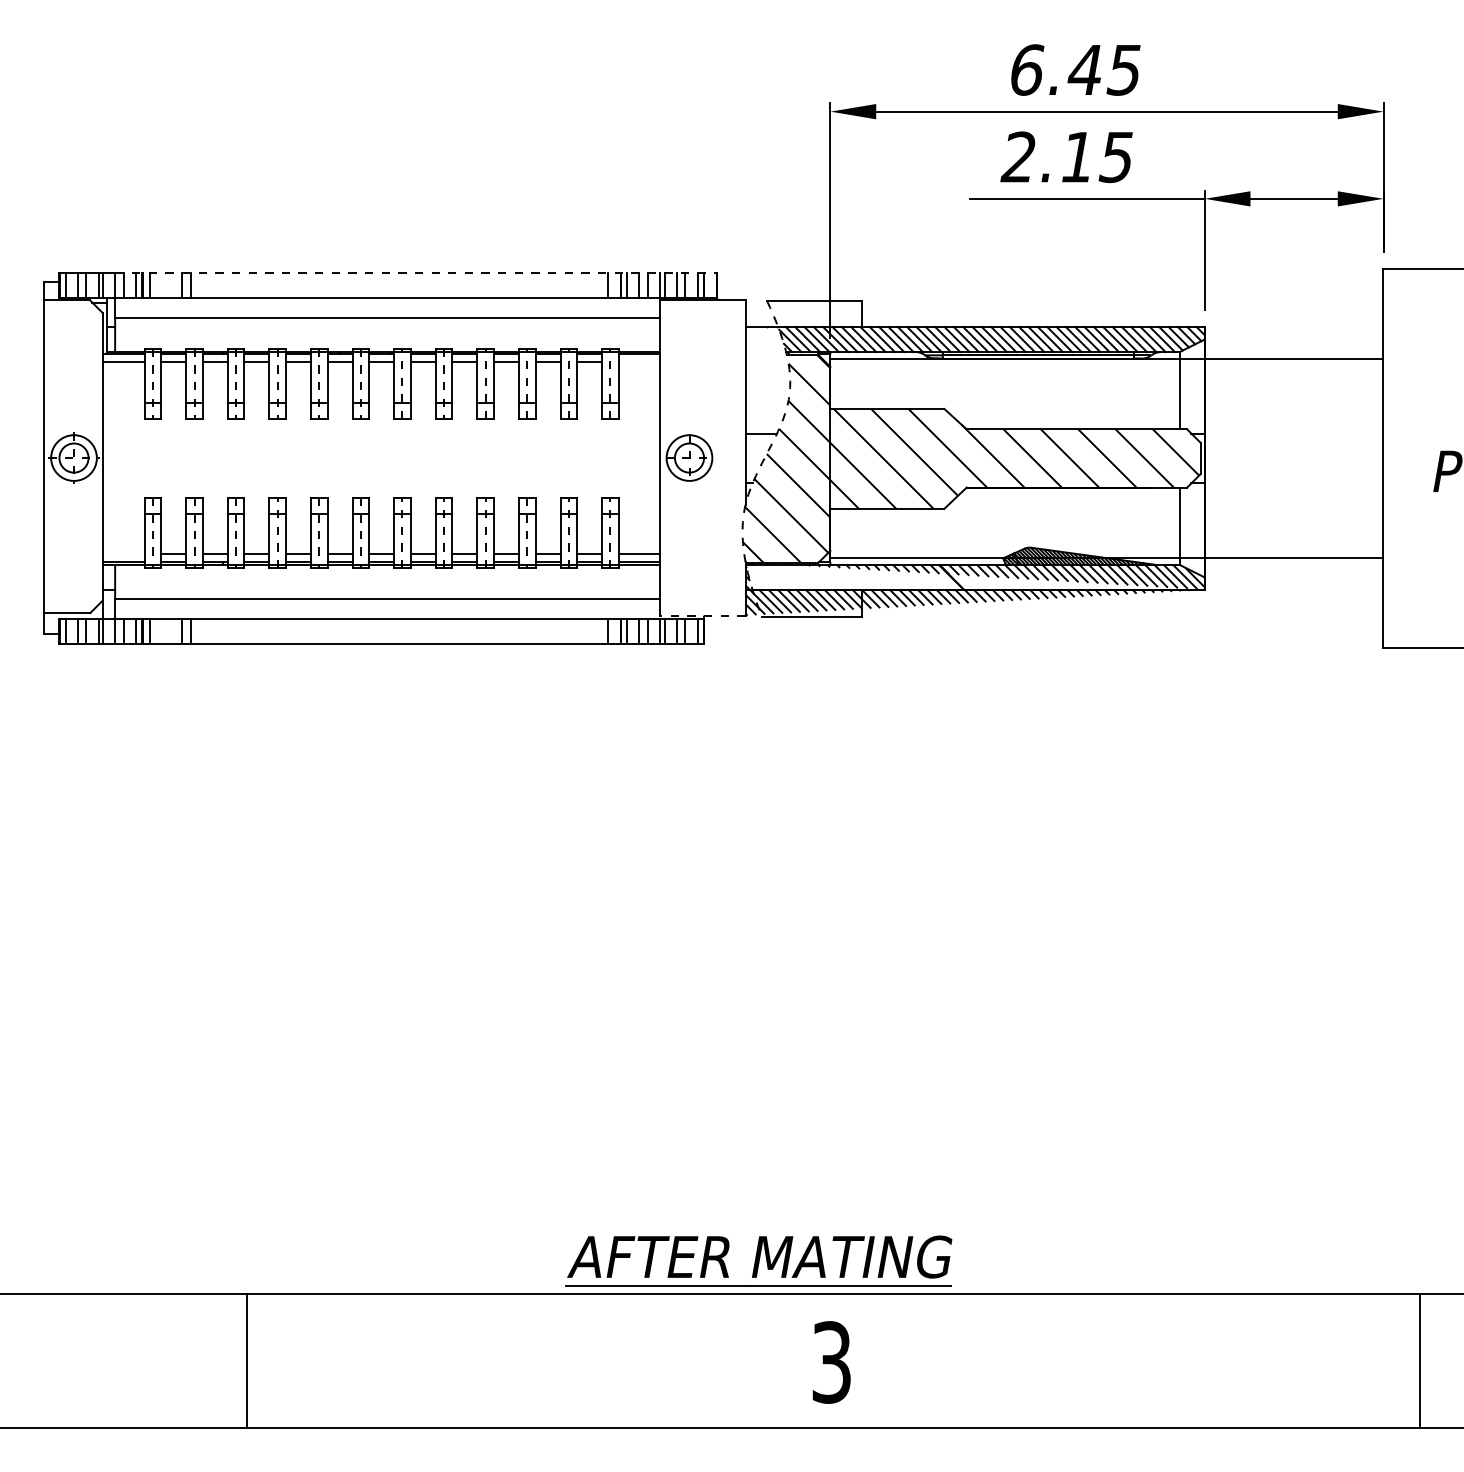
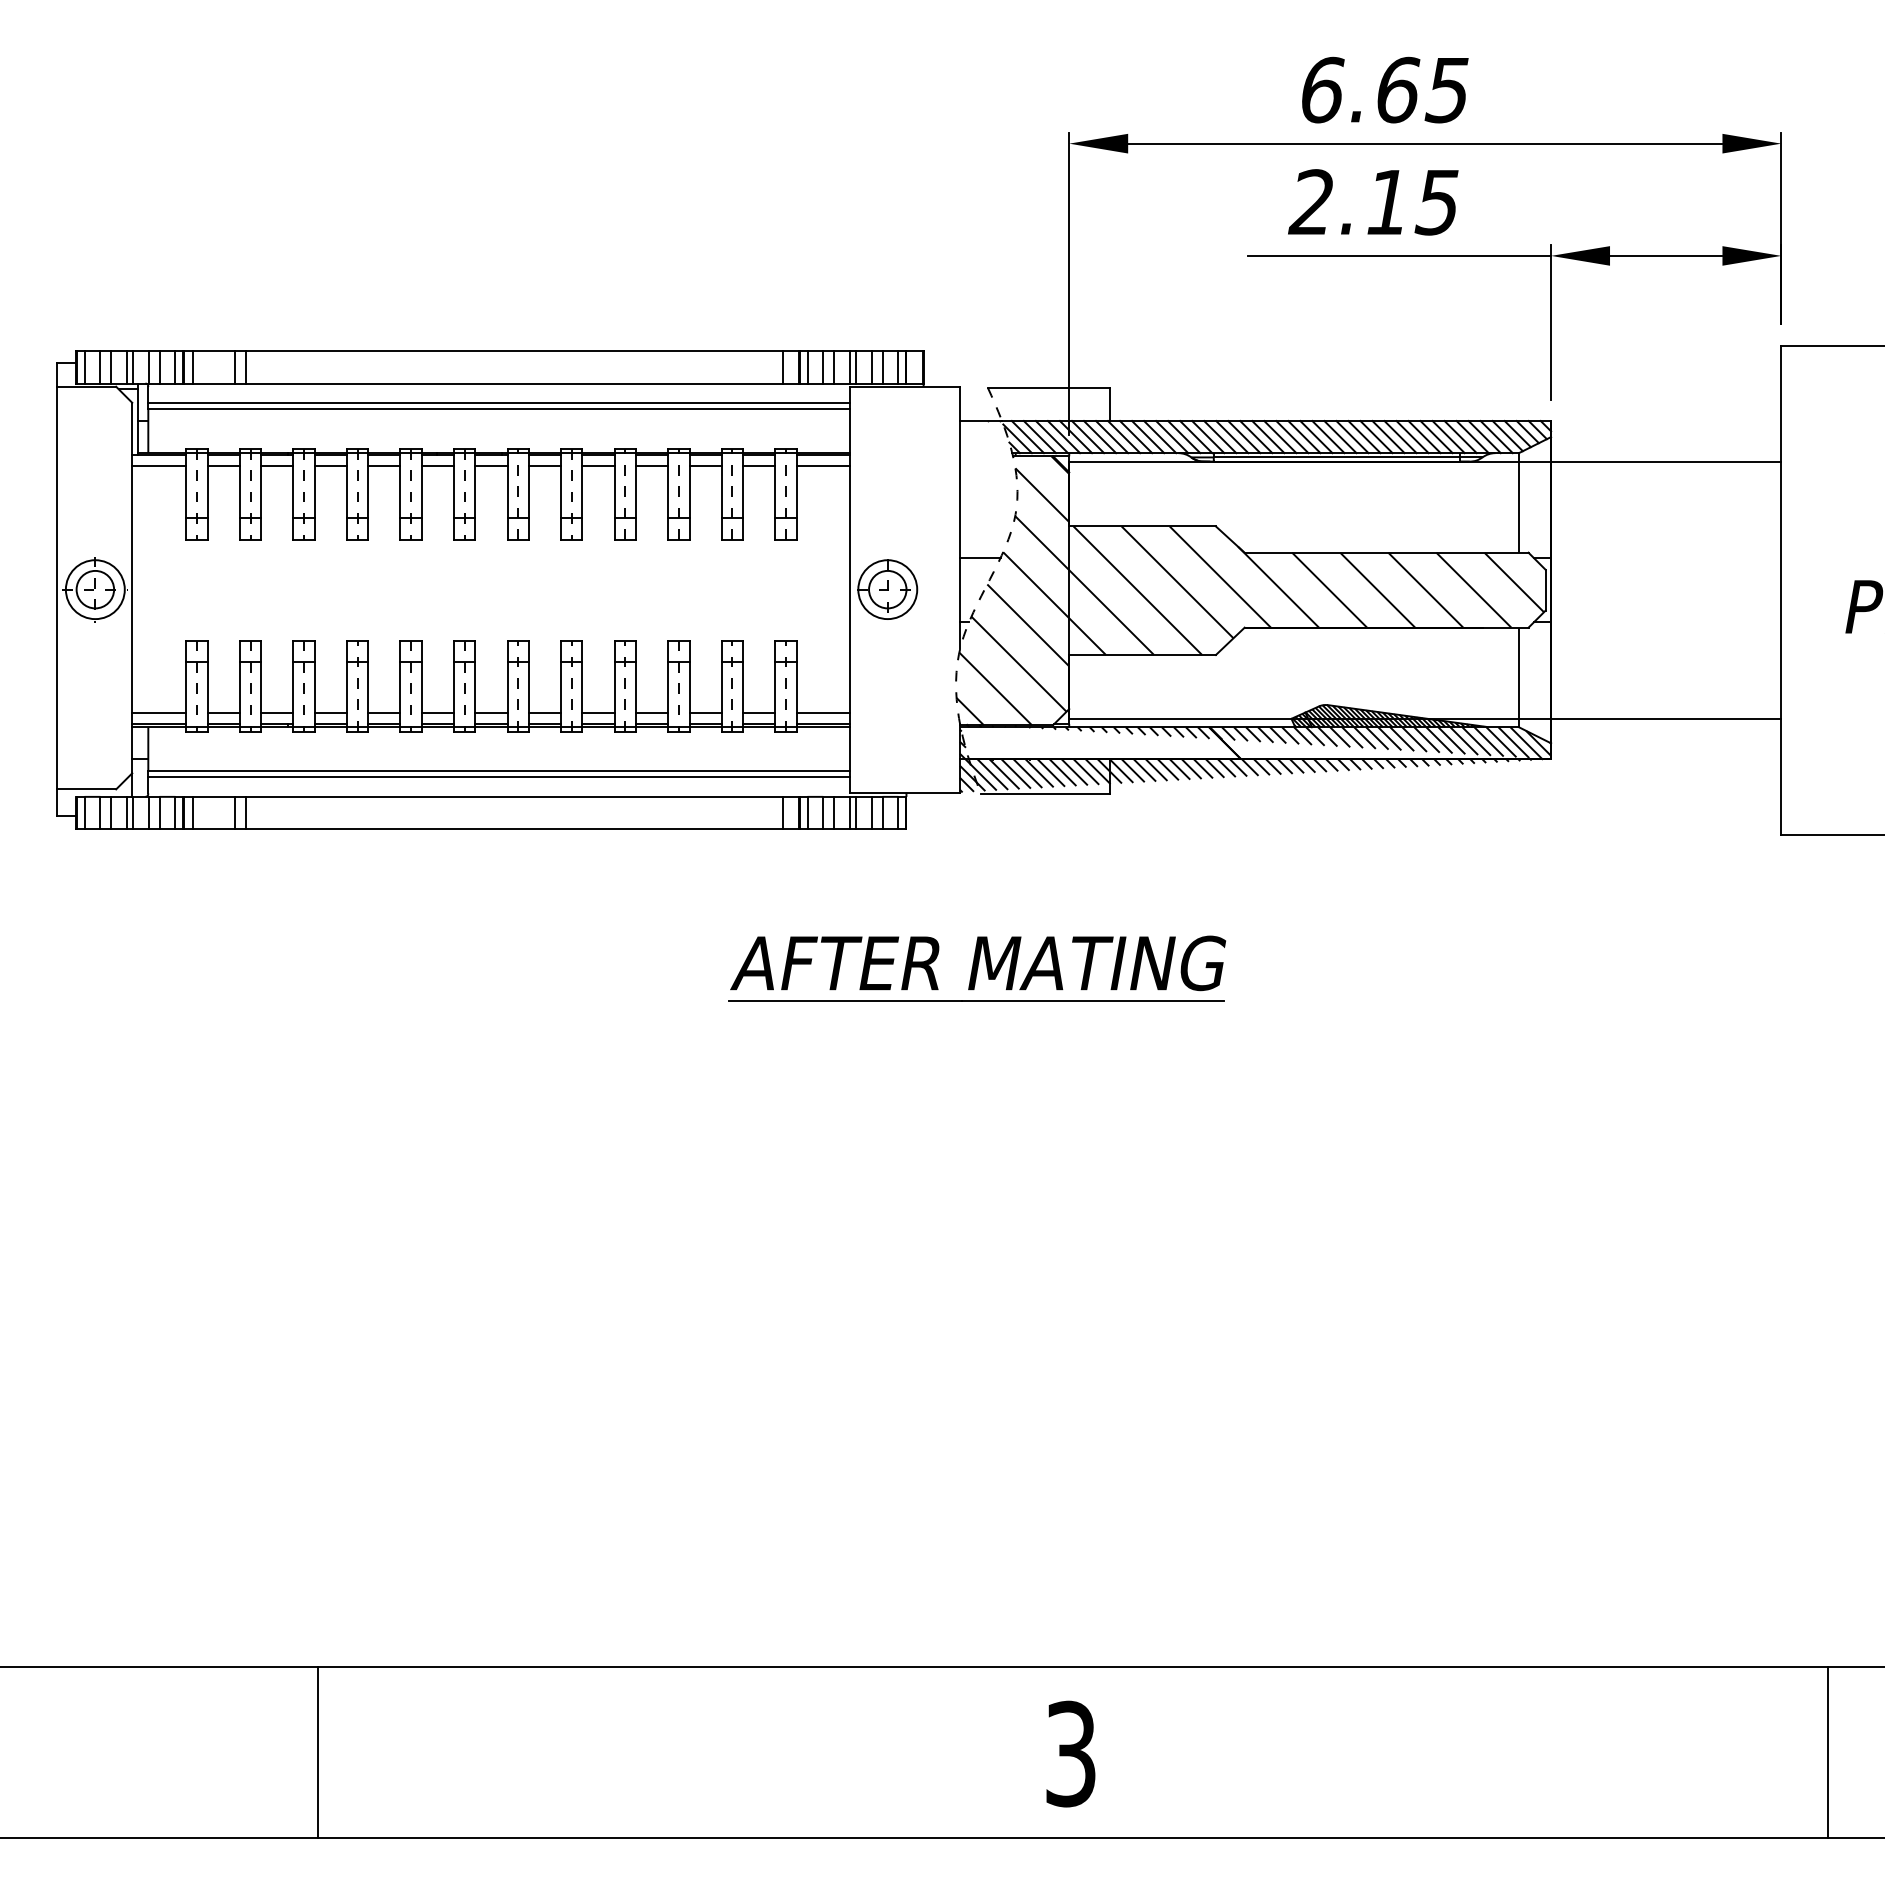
text: (1085, 69) -> (1397, 89), 6.45 -> 6.65
line: (416, 273) -> (536, 351), dashed -> solid
line: (387, 313) -> (498, 403), added
line: (638, 361) -> (822, 465), added
line: (123, 554) -> (159, 713), added
line: (387, 603) -> (498, 777), added
line: (702, 615) -> (904, 792), dashed -> solid
part: (758, 1261) -> (976, 968), moved

